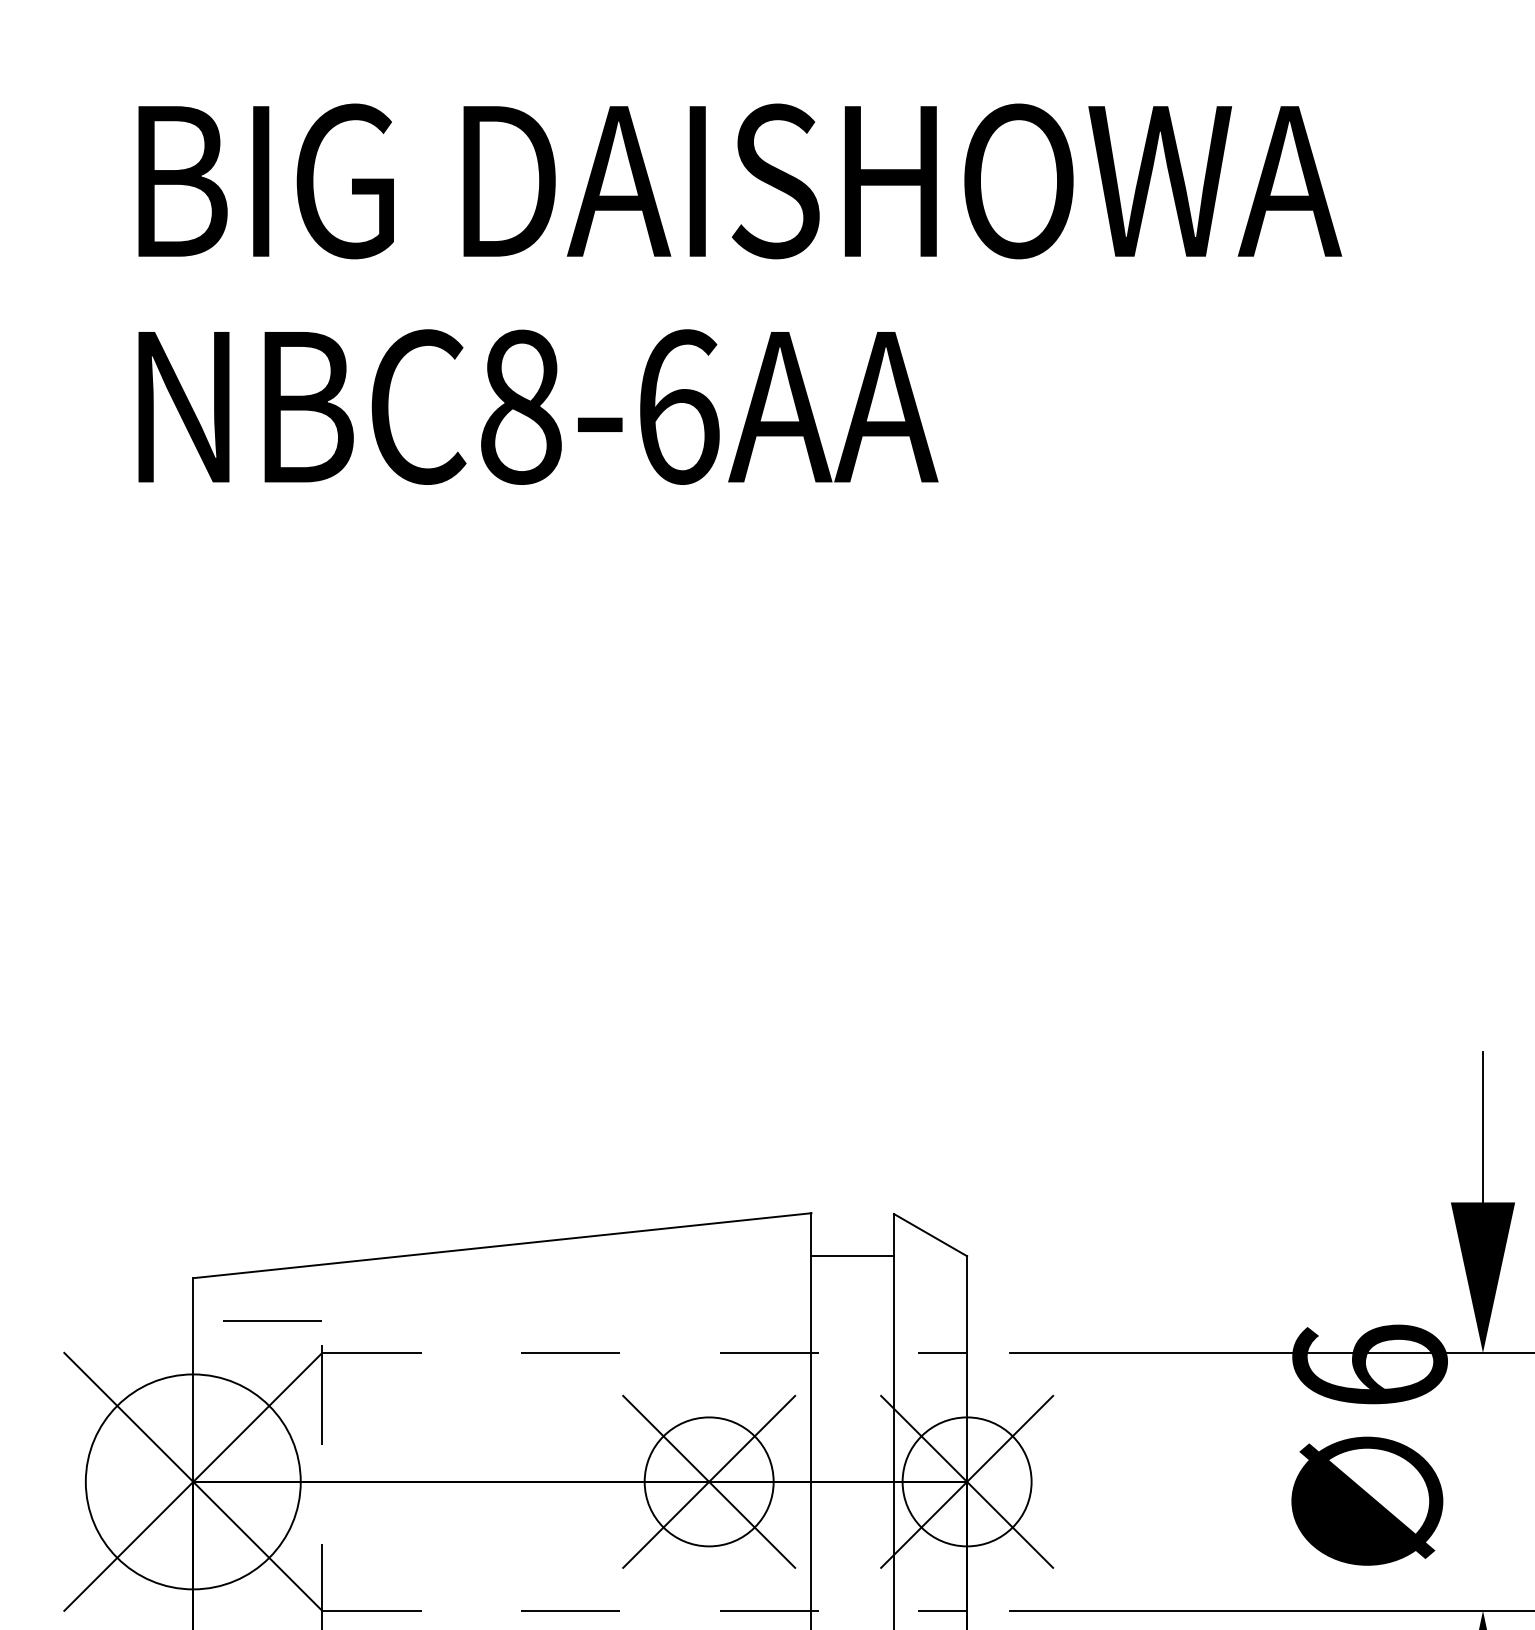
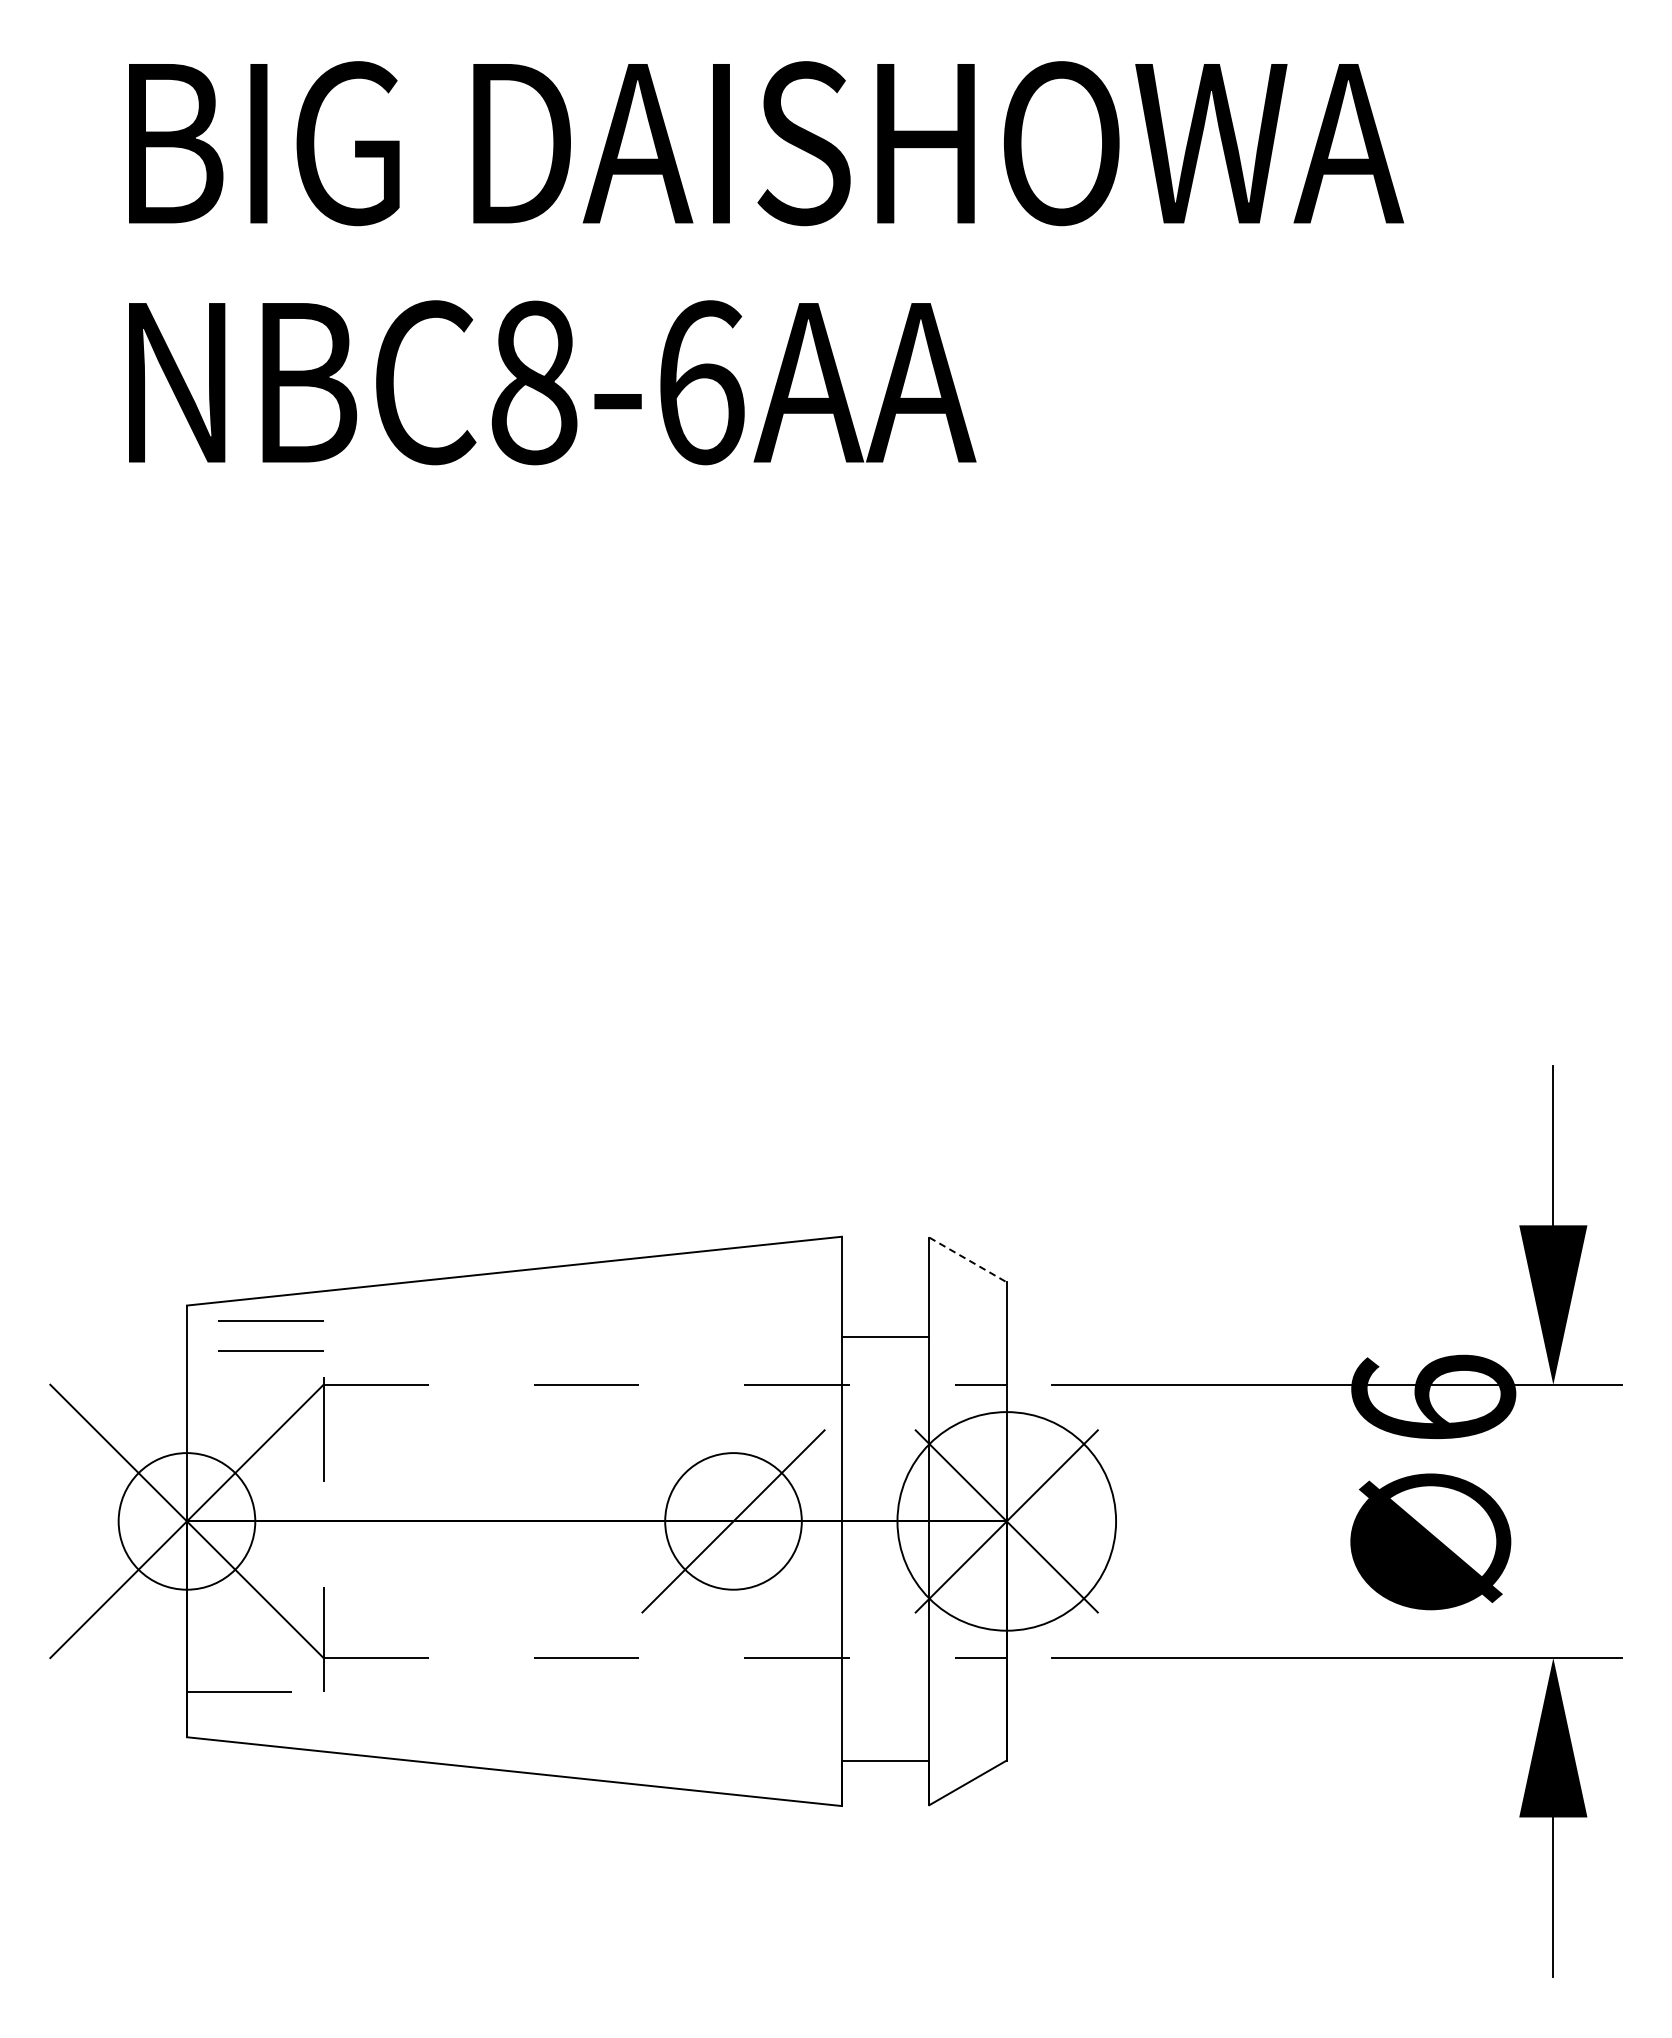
line: (930, 1234) -> (968, 1259), solid -> dashed
line: (852, 1256) -> (885, 1337), moved
line: (272, 1292) -> (270, 1320), added
circle: (192, 1481) -> (186, 1521), size x0.6
line: (709, 1481) -> (733, 1521), removed
circle: (966, 1481) -> (1006, 1521), size x1.6

